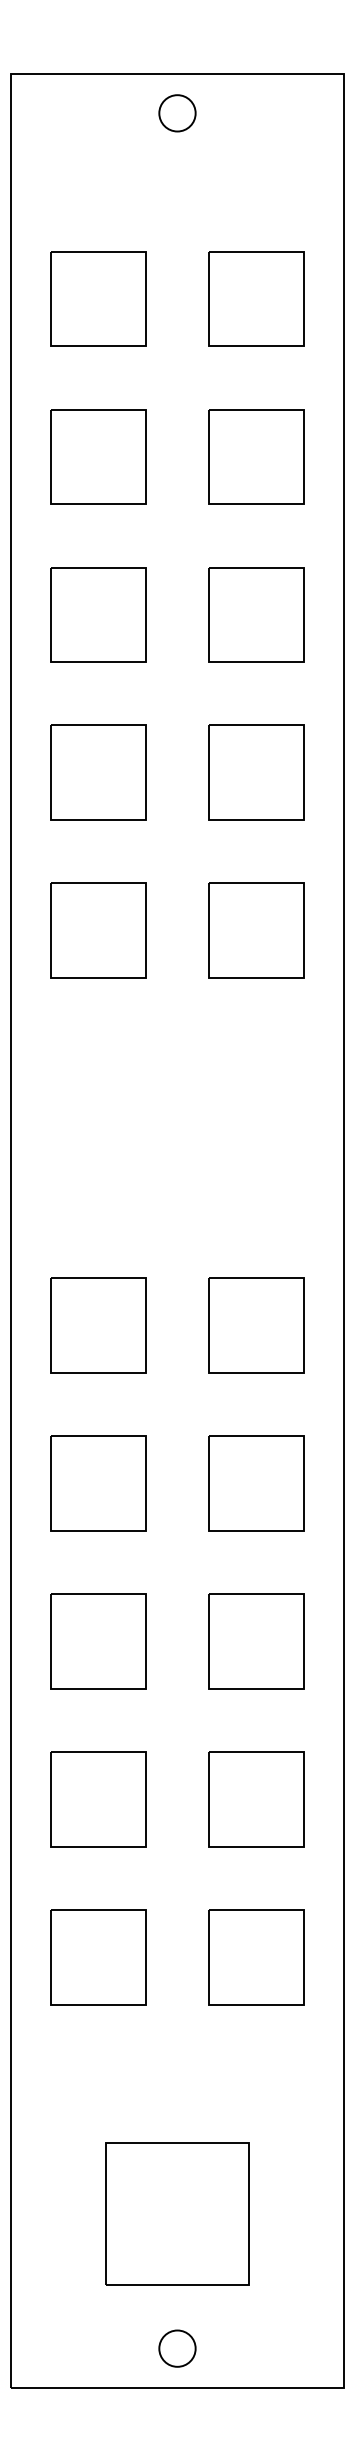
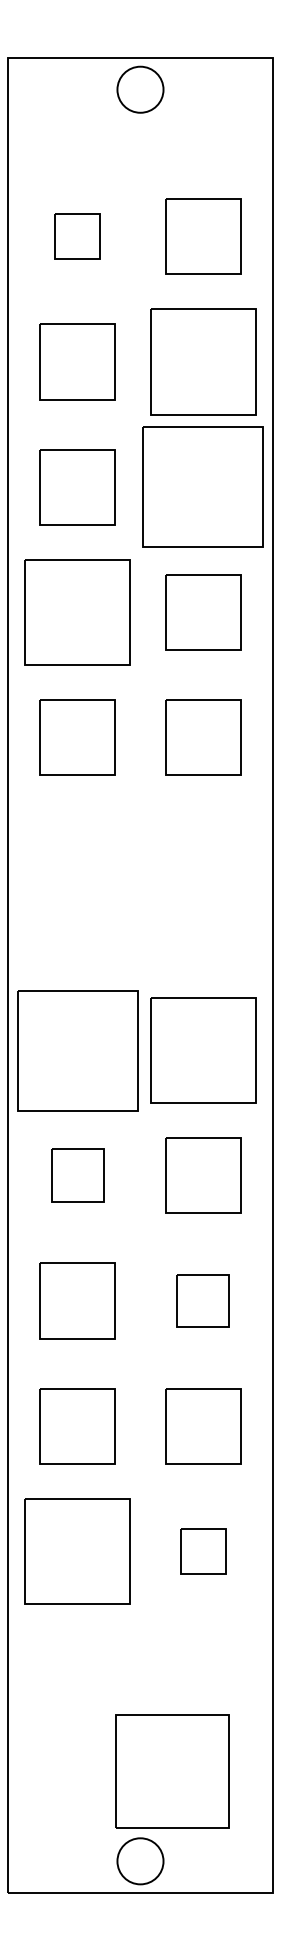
circle: (177, 113) -> (140, 89), size x1.6
part: (98, 298) -> (77, 236), size x0.6
part: (256, 456) -> (203, 361), size x1.4
part: (256, 614) -> (203, 486), size x1.6
part: (98, 772) -> (77, 612), size x1.4
part: (98, 1325) -> (77, 1050), size x1.6
part: (256, 1325) -> (203, 1050), size x1.4
part: (98, 1483) -> (77, 1175), size x0.7
part: (256, 1641) -> (203, 1300), size x0.7
part: (98, 1957) -> (77, 1551), size x1.4
part: (256, 1957) -> (203, 1551), size x0.6
part: (177, 2213) -> (172, 1770), moved
circle: (177, 2348) -> (140, 1861), size x1.6

